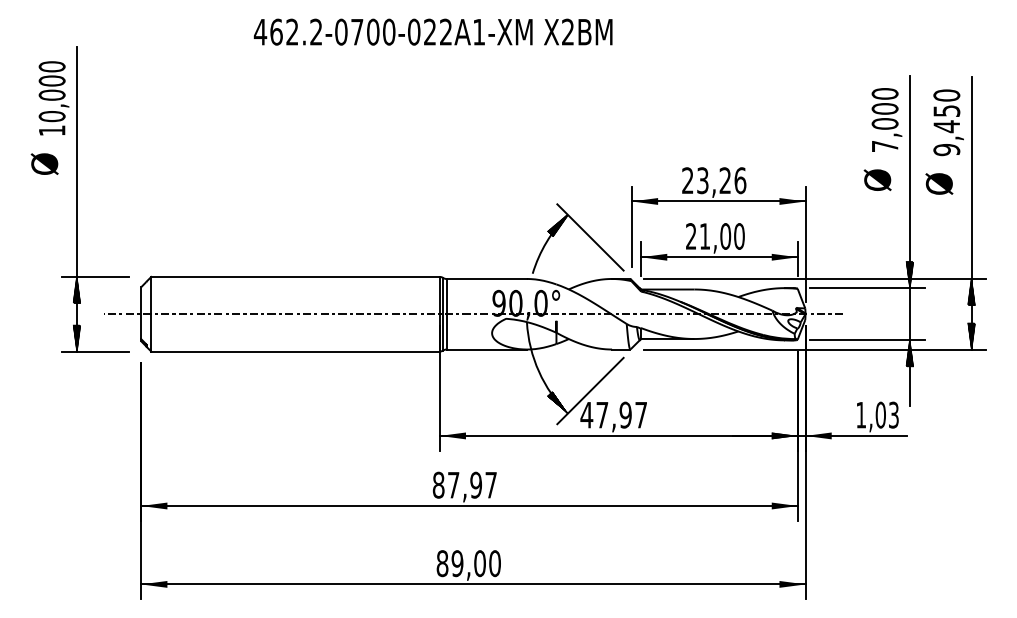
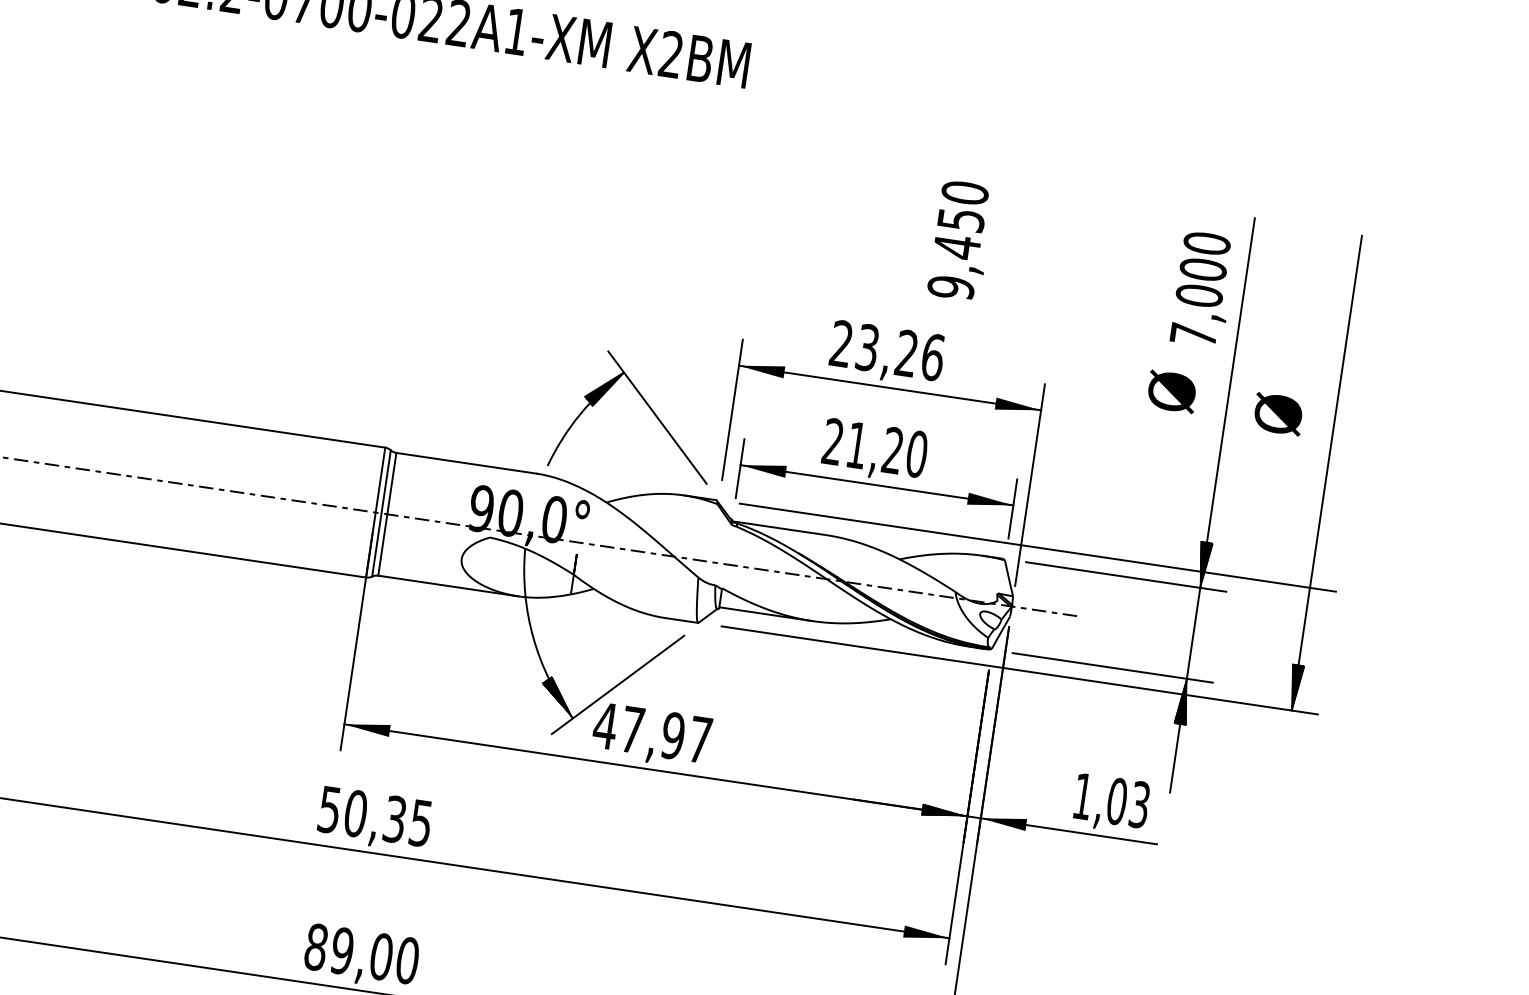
text: (948, 122) -> (961, 240), moved
text: (725, 236) -> (892, 450), 21,00 -> 21,20
hatch: (971, 292) -> (1306, 611), removed
text: (464, 484) -> (374, 815), 87,97 -> 50,35

